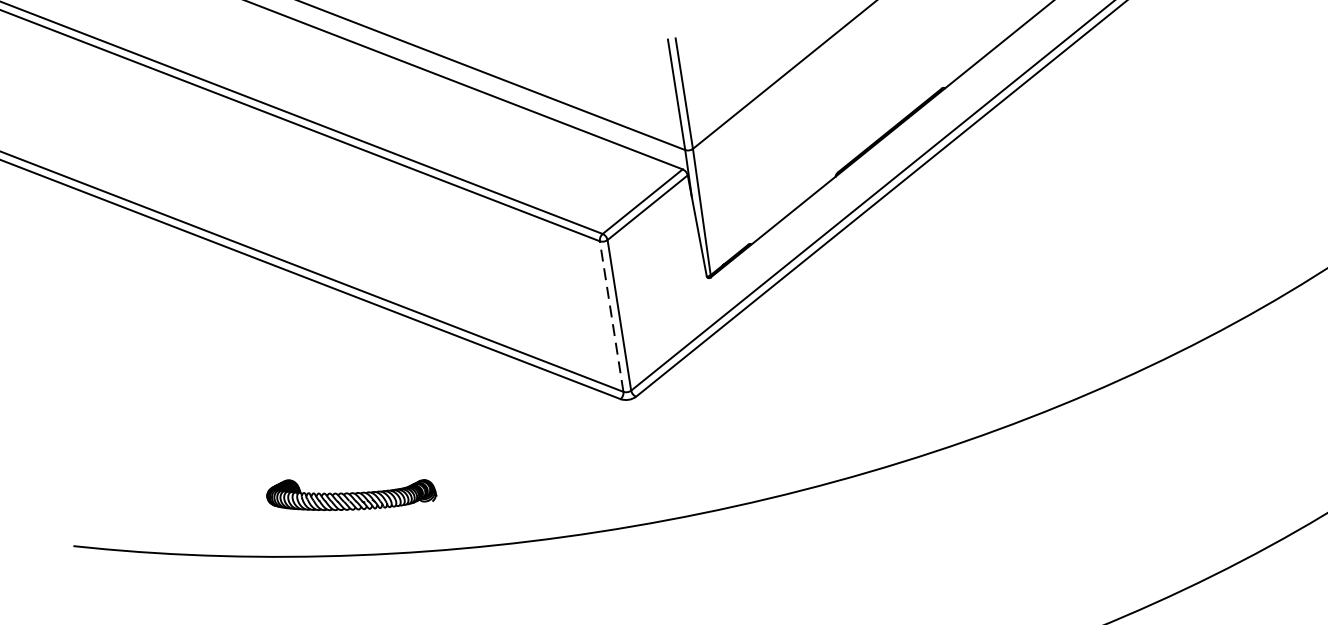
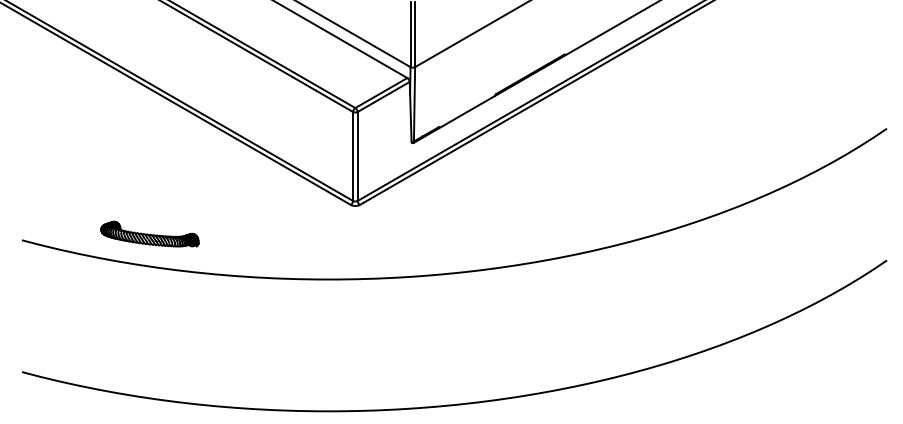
line: (612, 316) -> (353, 156), dashed -> solid
part: (350, 491) -> (149, 233), moved

